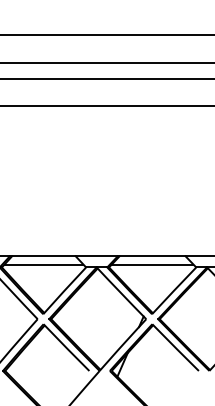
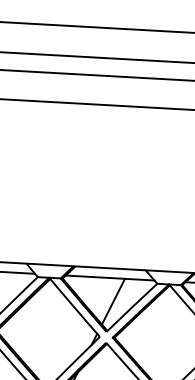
line: (156, 285) -> (113, 300), added

